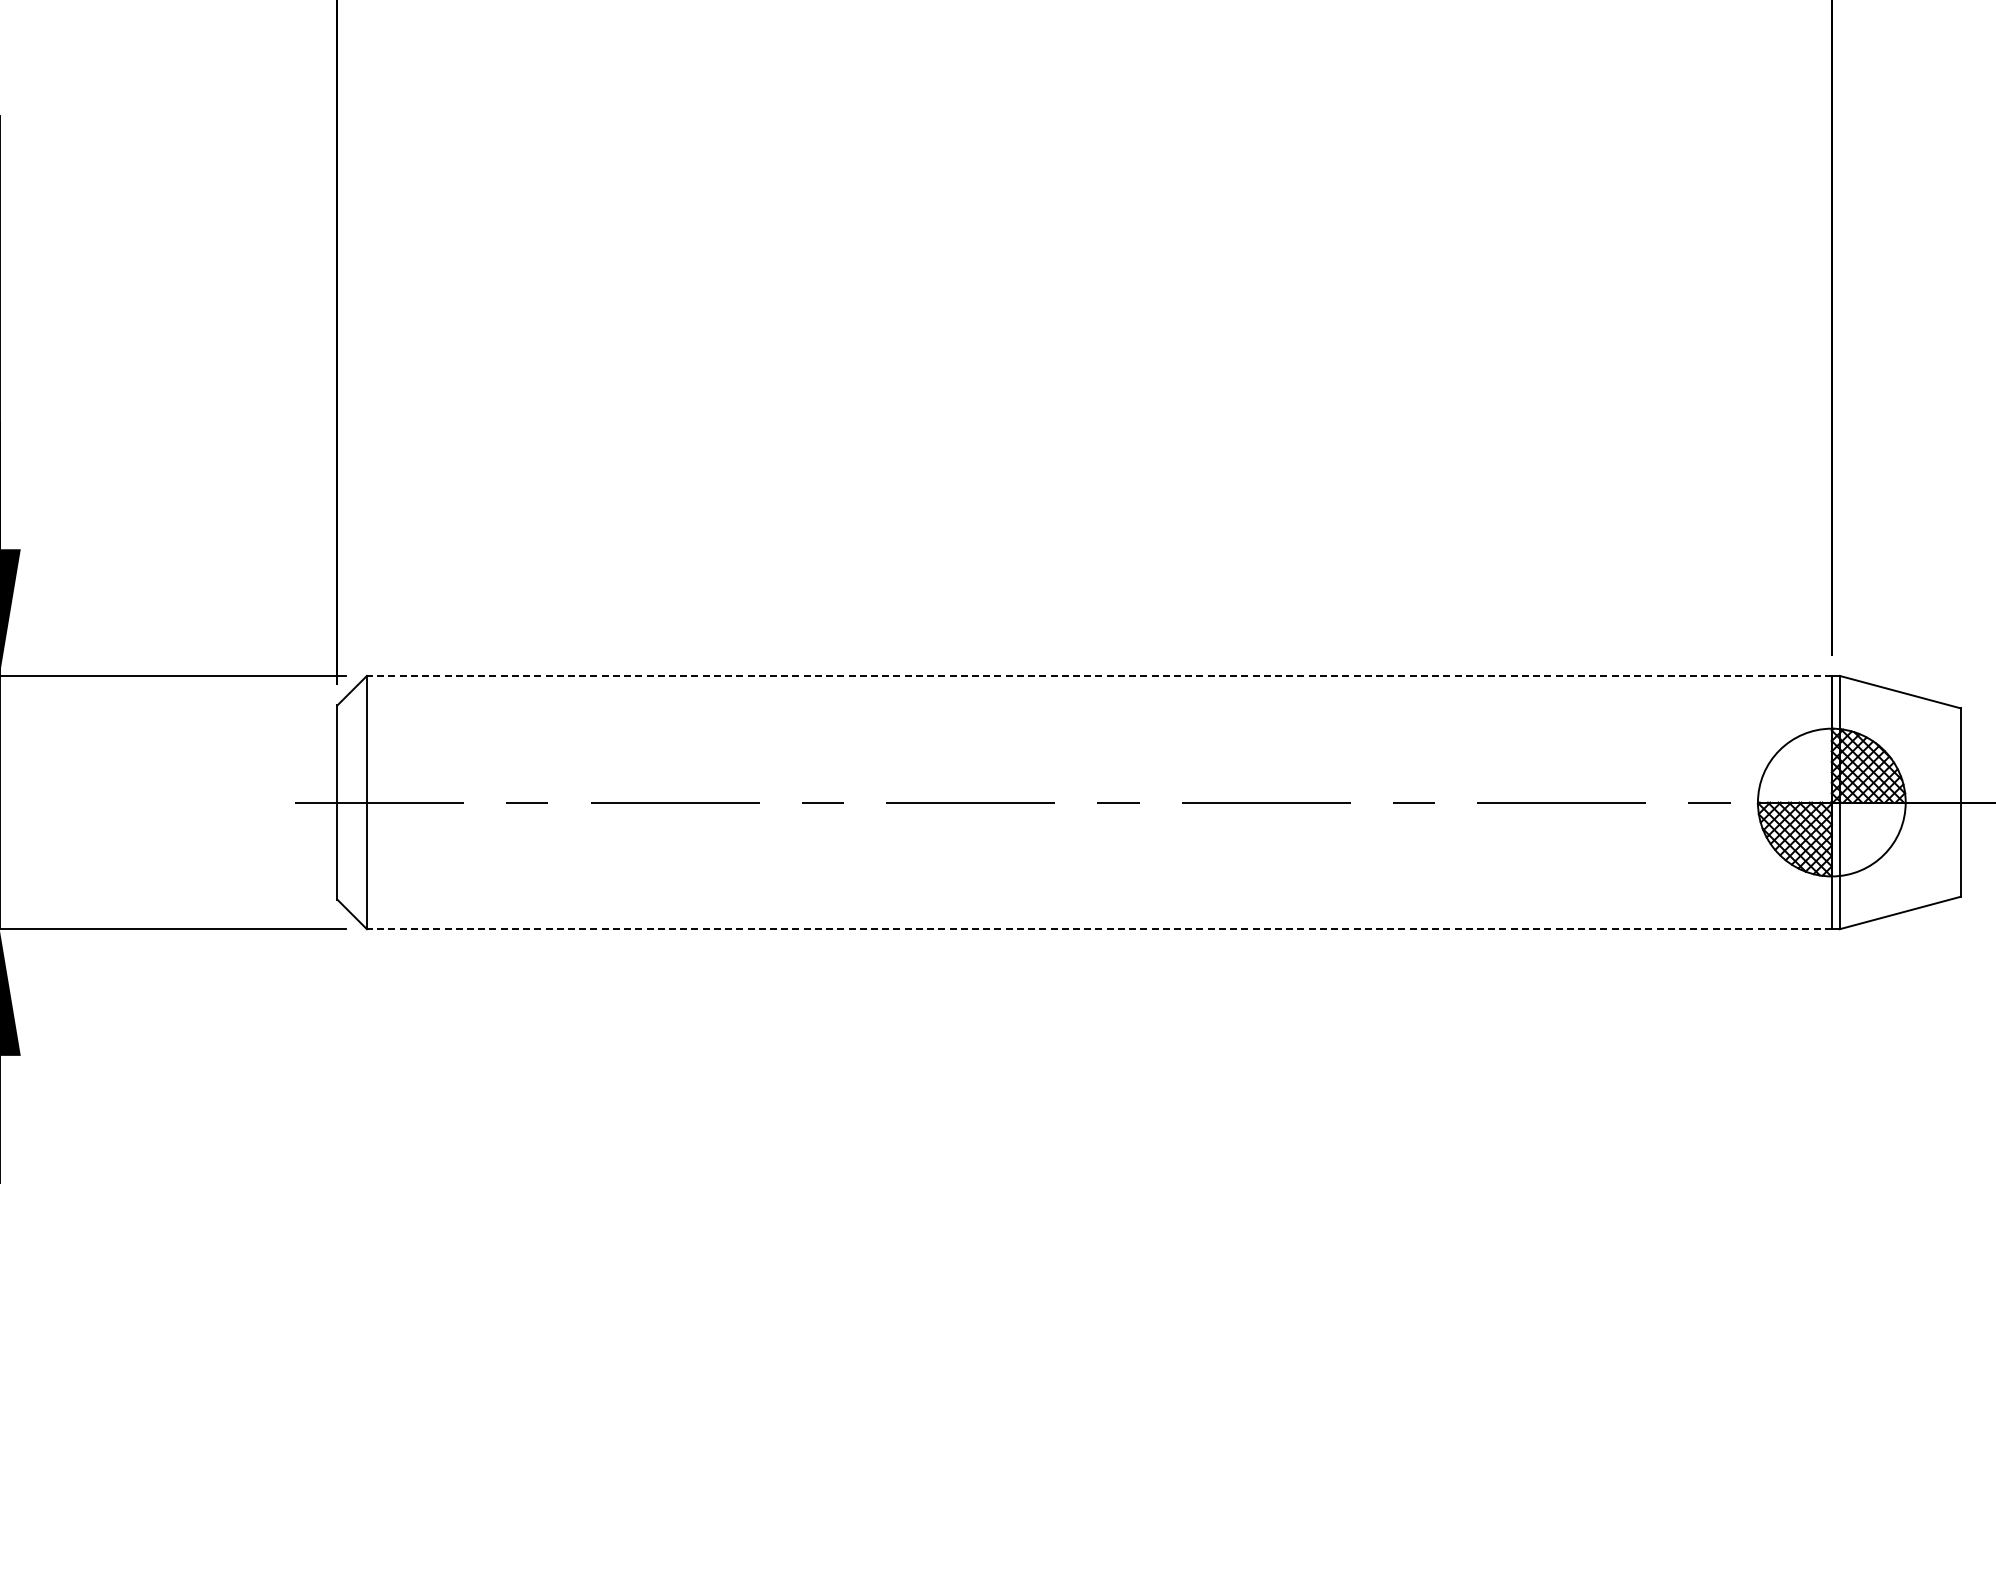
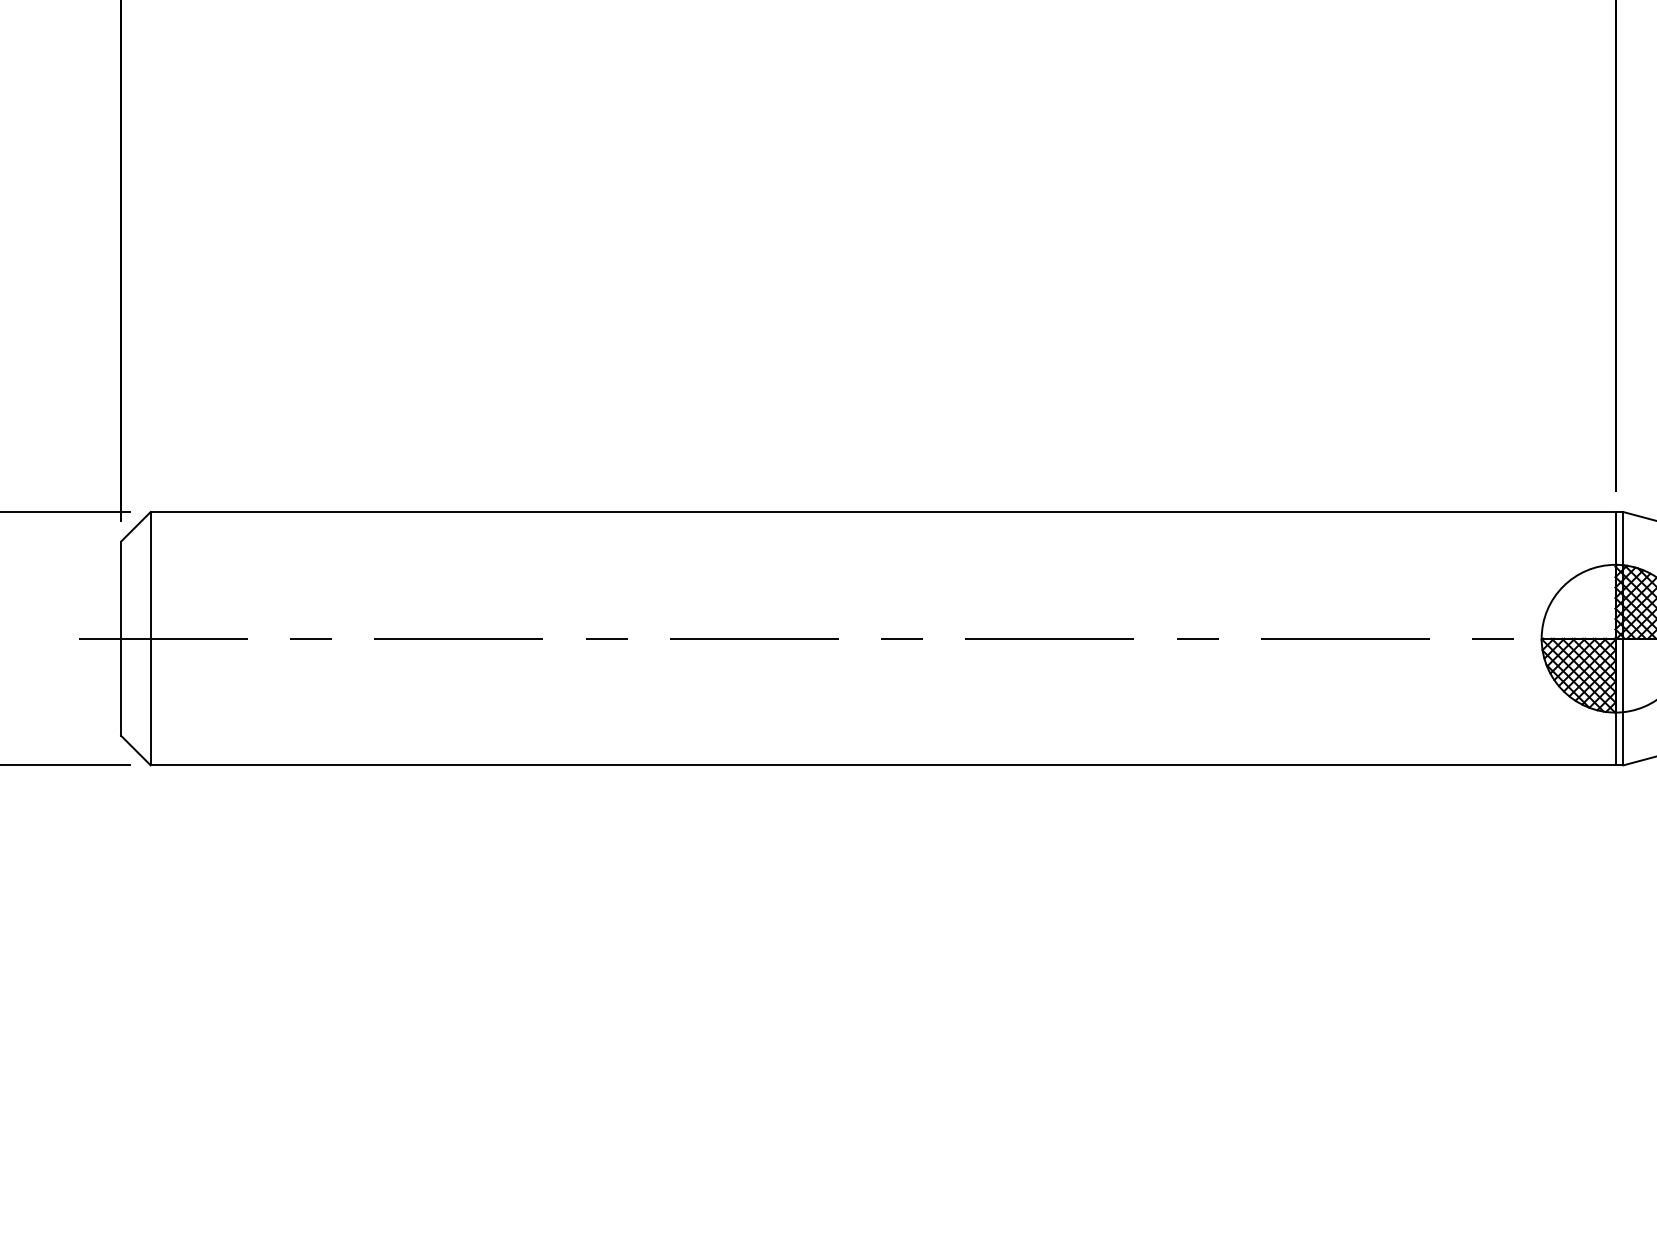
line: (1098, 675) -> (882, 511), dashed -> solid
line: (1098, 929) -> (882, 765), dashed -> solid

